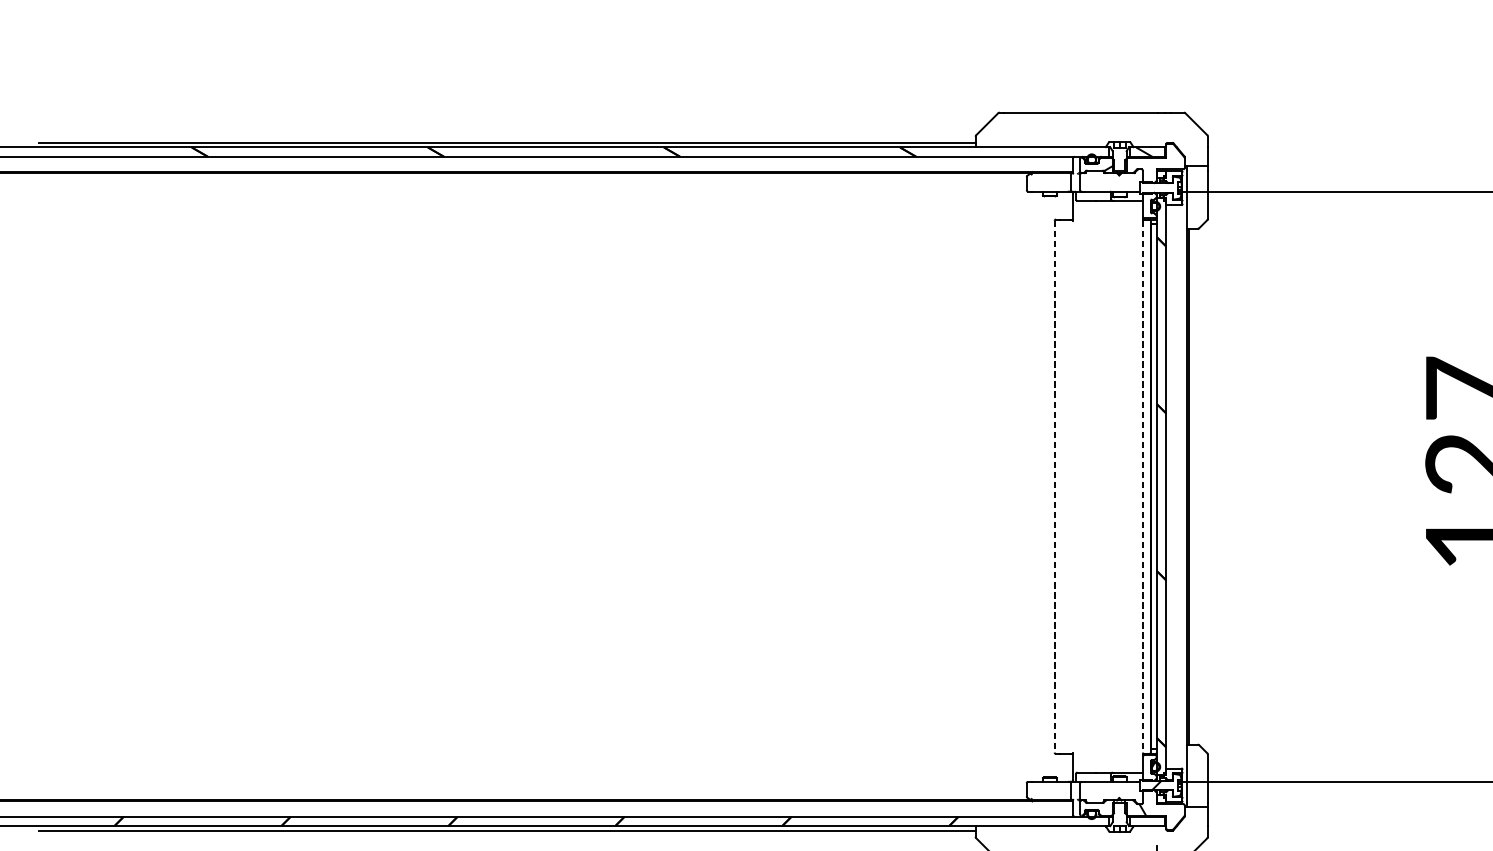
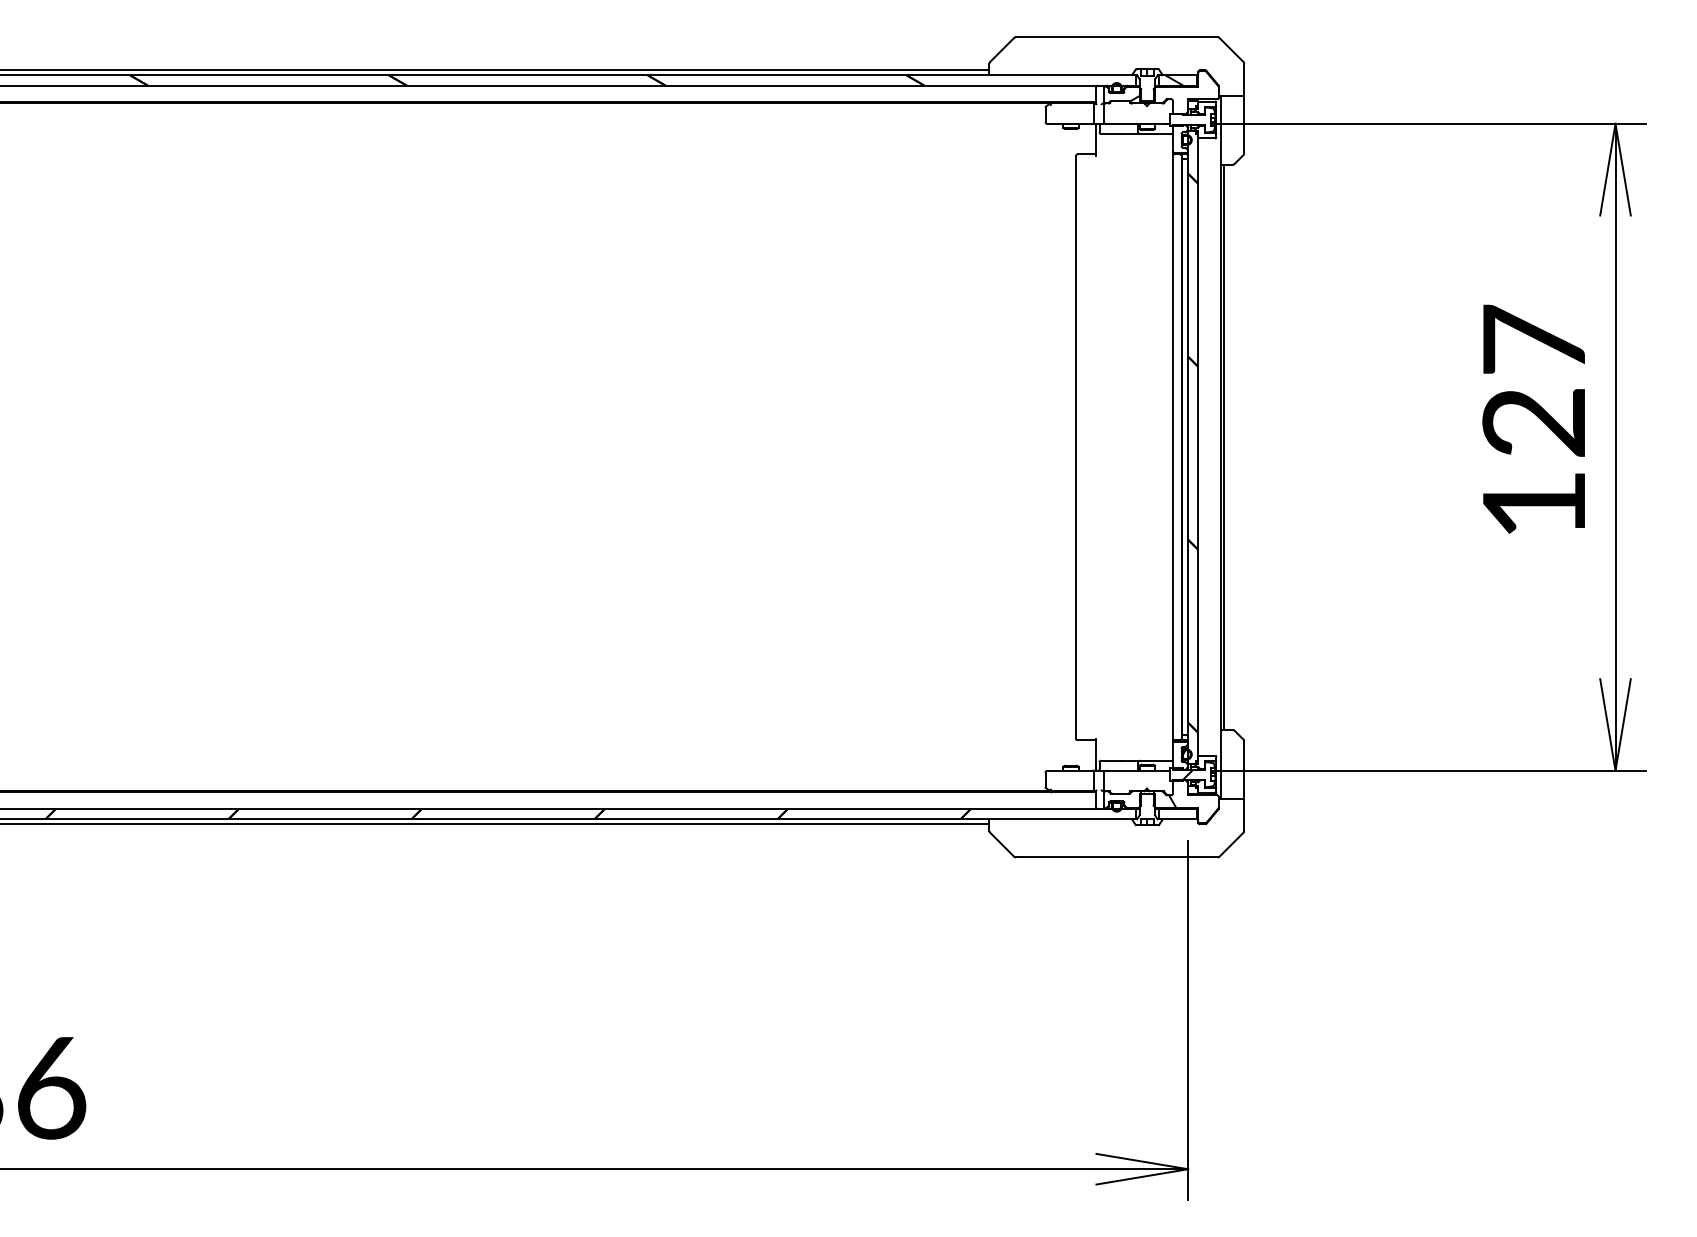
line: (1055, 486) -> (1076, 447), dashed -> solid
line: (1142, 486) -> (1172, 447), dashed -> solid

